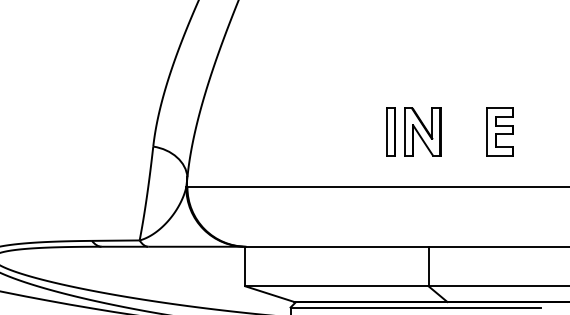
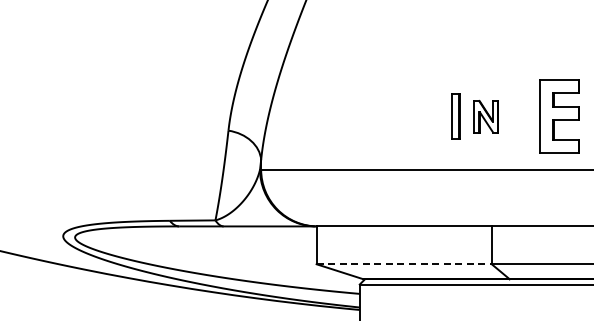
part: (423, 131) -> (486, 116), size x0.7
part: (499, 131) -> (559, 116), size x1.6
line: (337, 286) -> (404, 264), solid -> dashed

